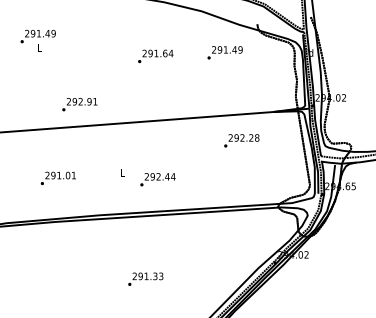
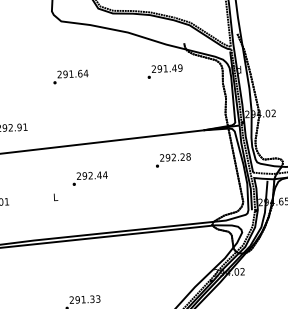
text: (224, 52) -> (164, 71), moved
text: (155, 56) -> (70, 77), moved
text: (157, 179) -> (89, 178), moved

